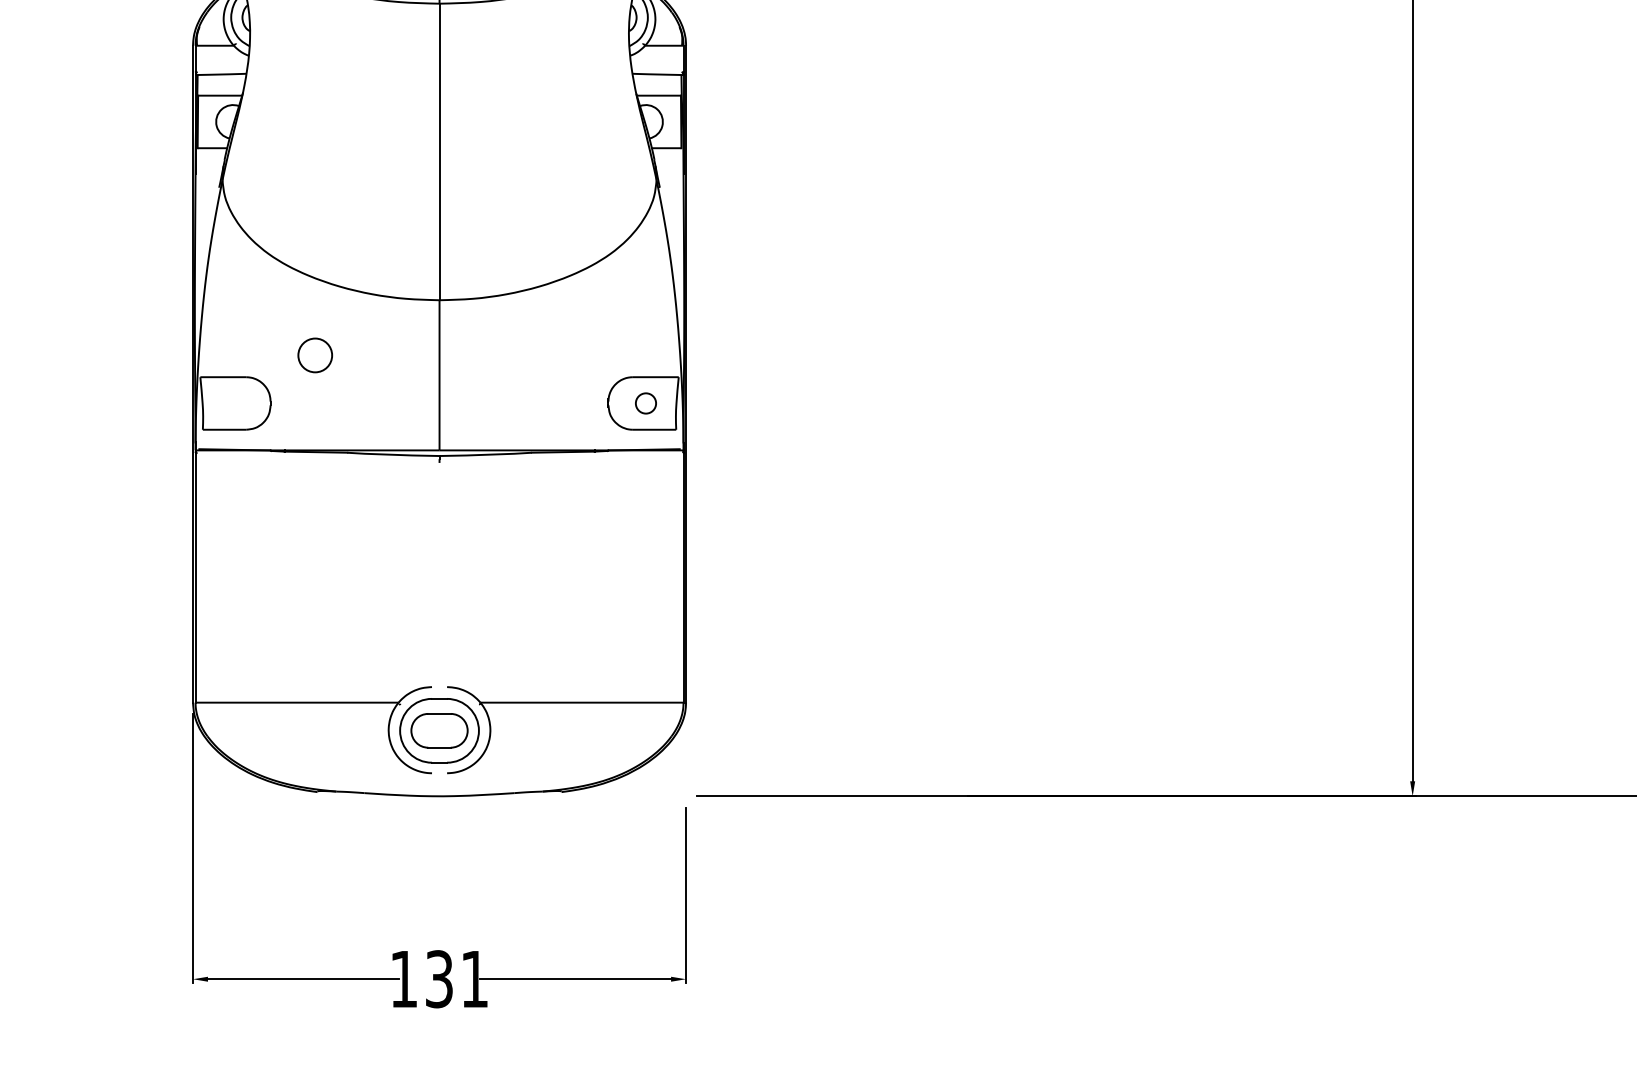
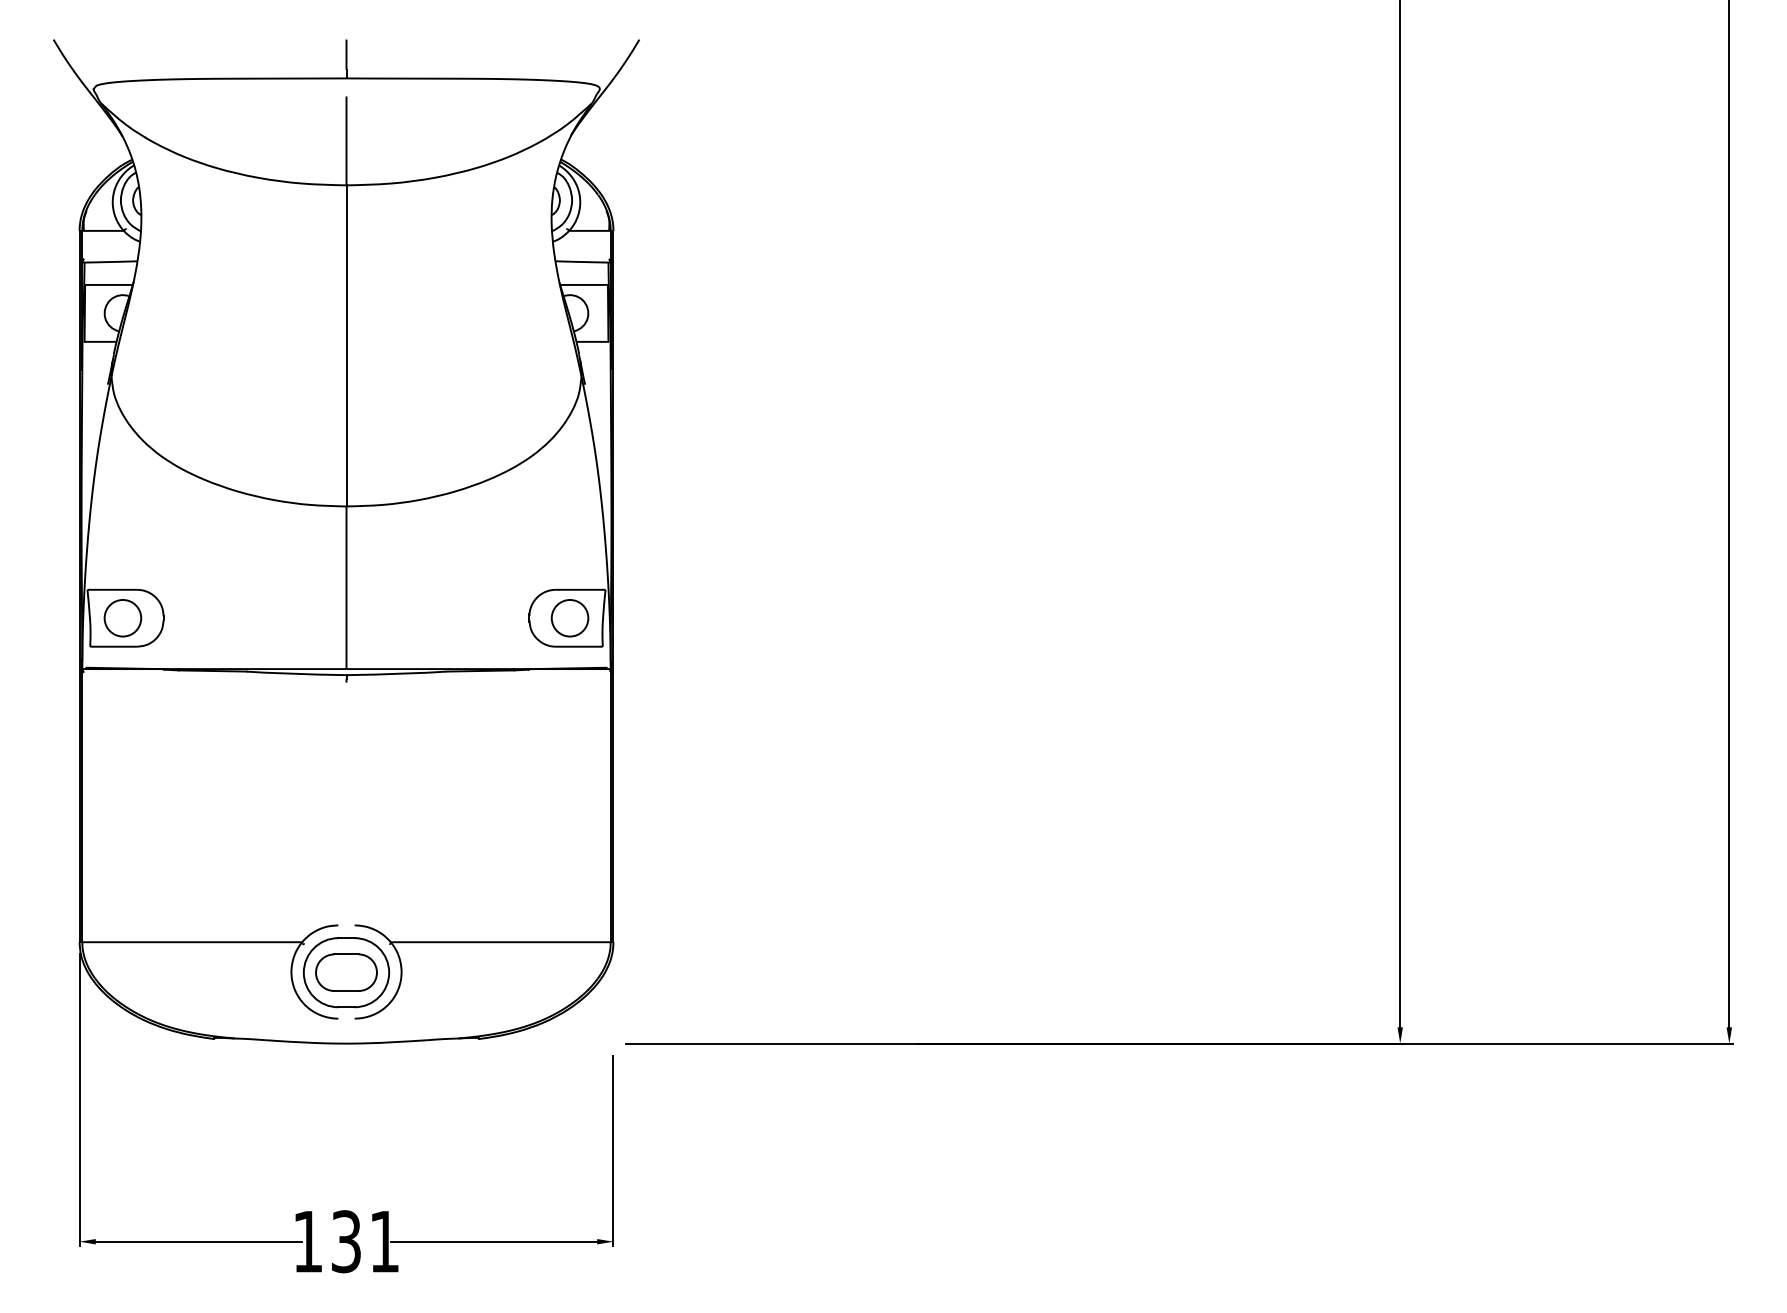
circle: (314, 355) -> (122, 618), moved
circle: (645, 402) -> (569, 617), size x1.67

